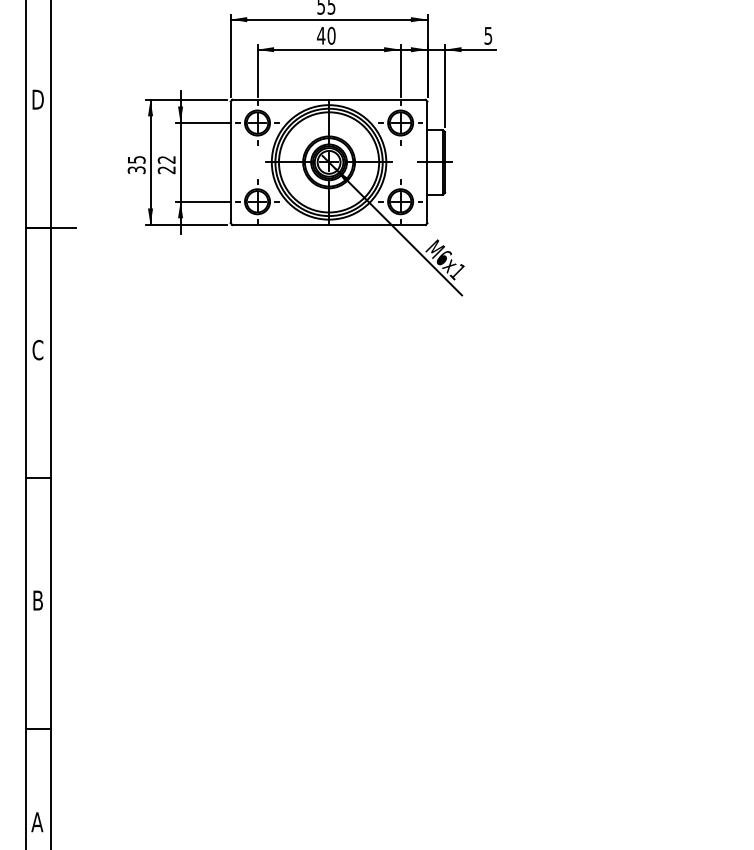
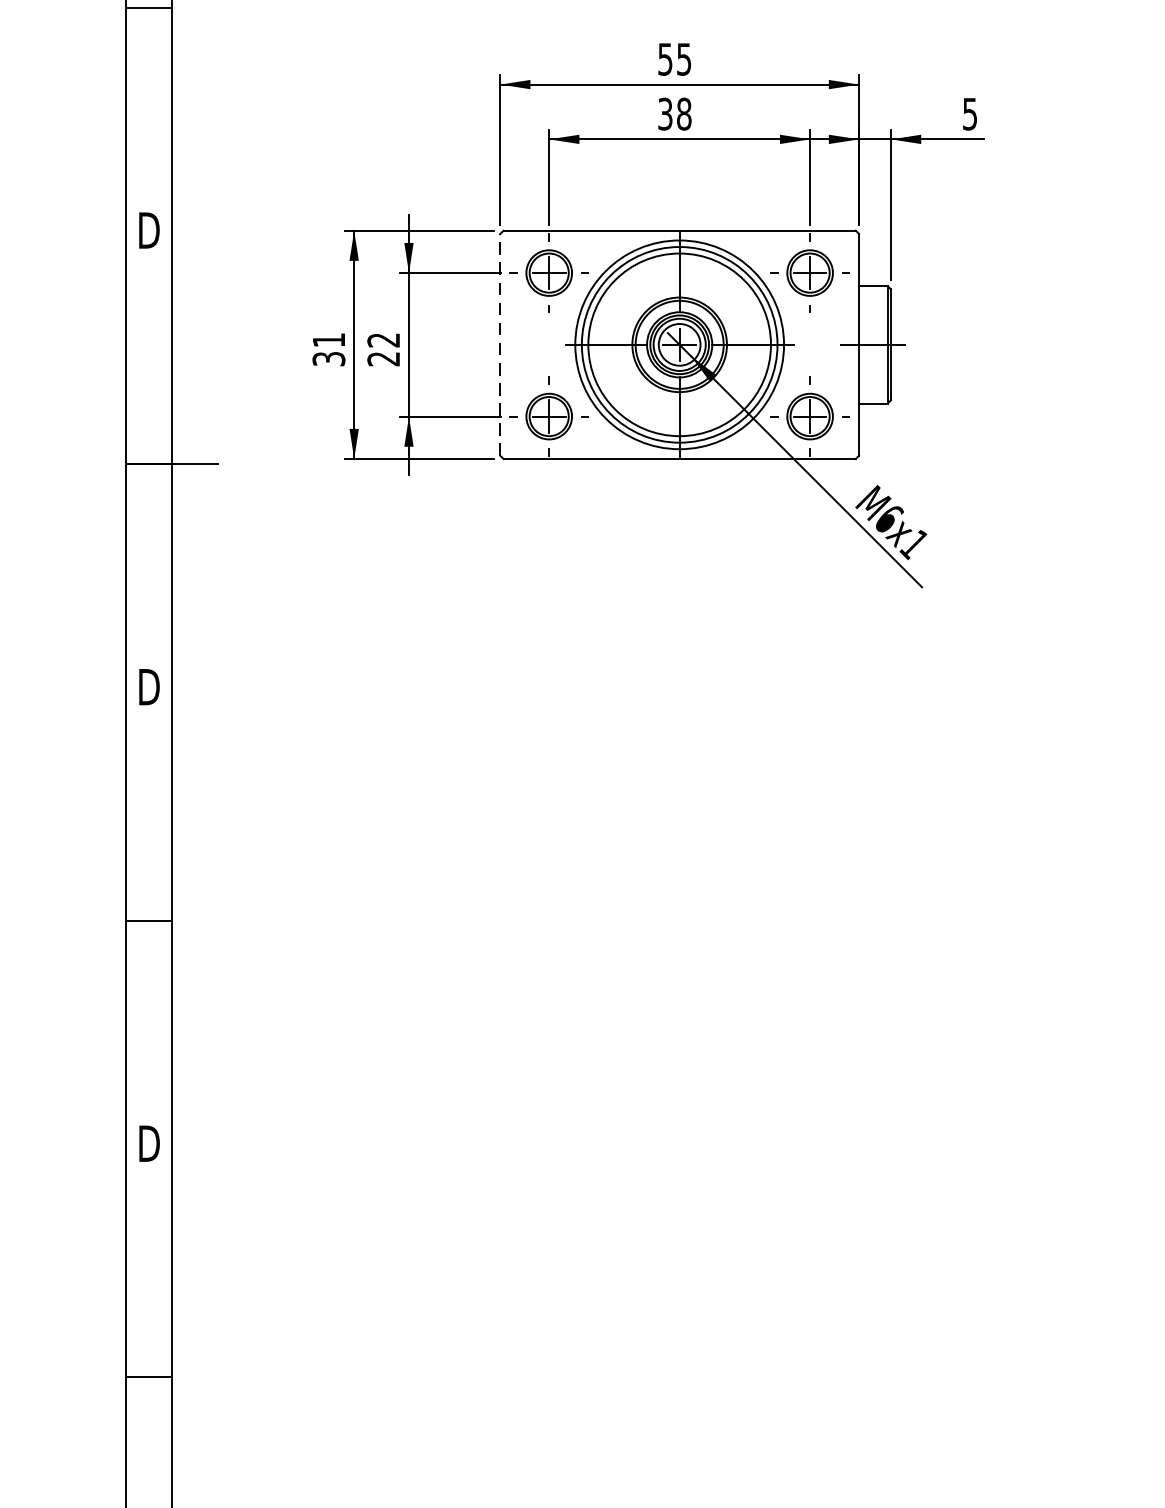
text: (326, 35) -> (674, 113), 40 -> 38
text: (136, 159) -> (328, 339), 35 -> 31
line: (230, 162) -> (499, 345), solid -> dashed
text: (37, 349) -> (148, 685), C -> D
text: (37, 600) -> (148, 1143), B -> D

